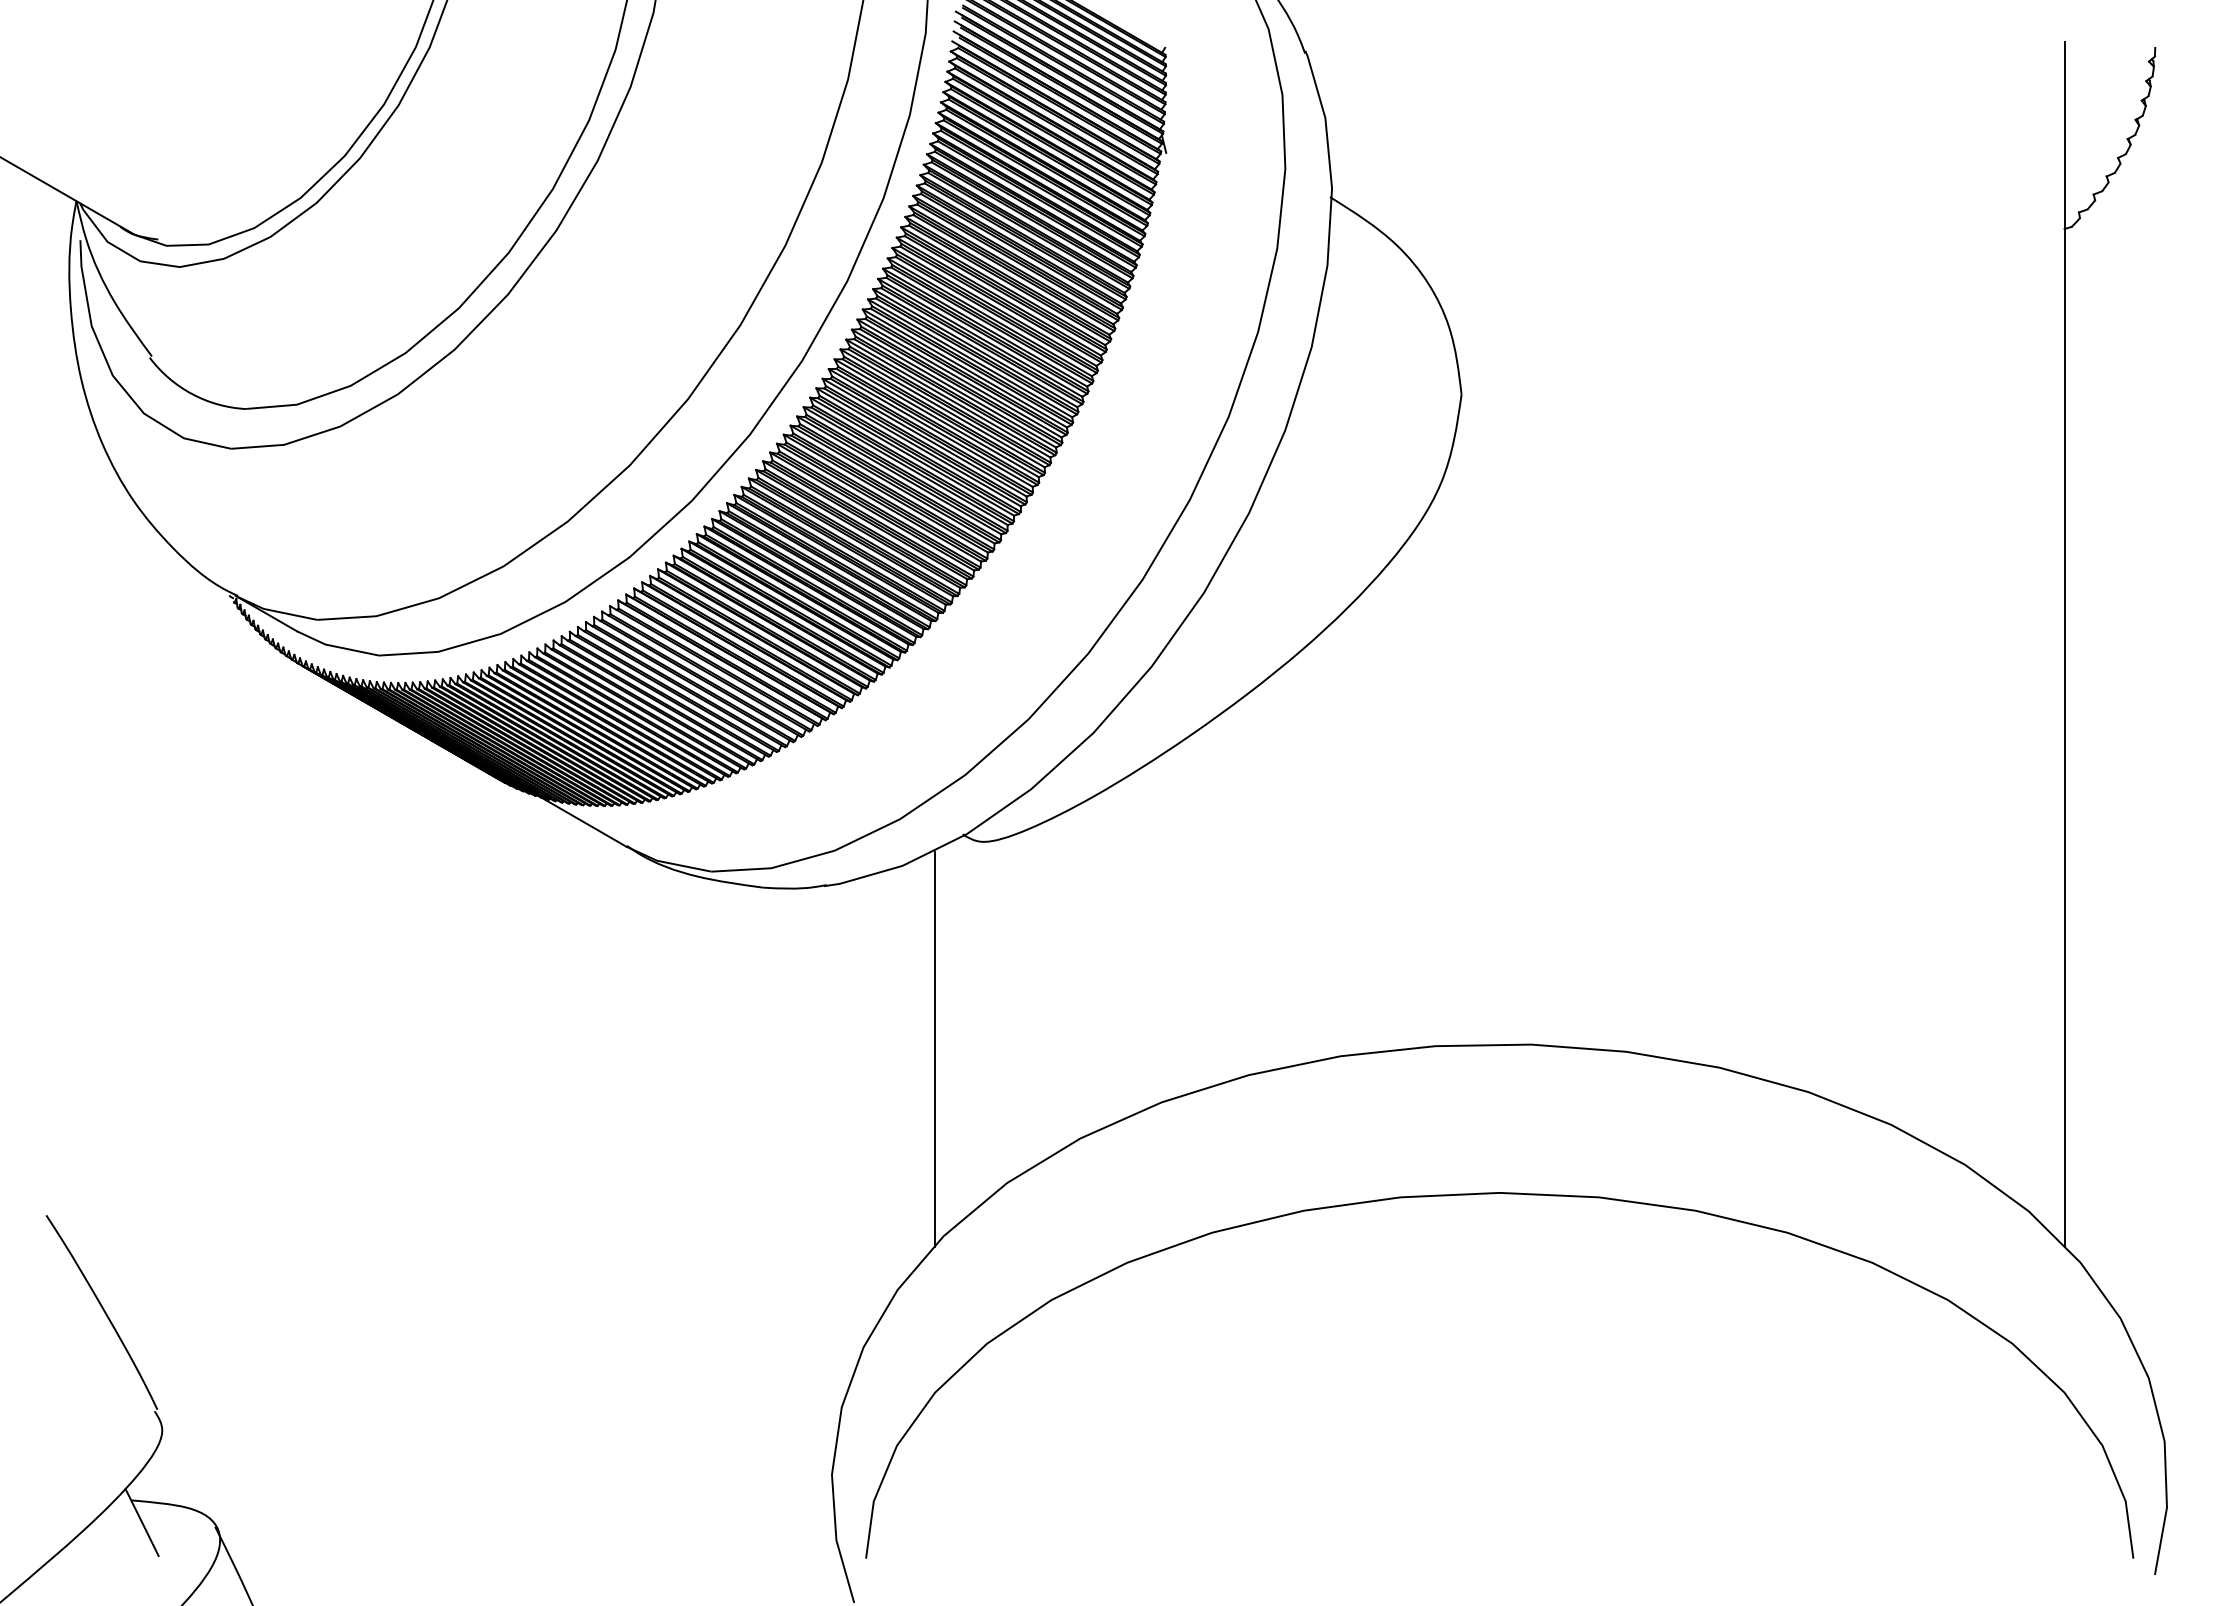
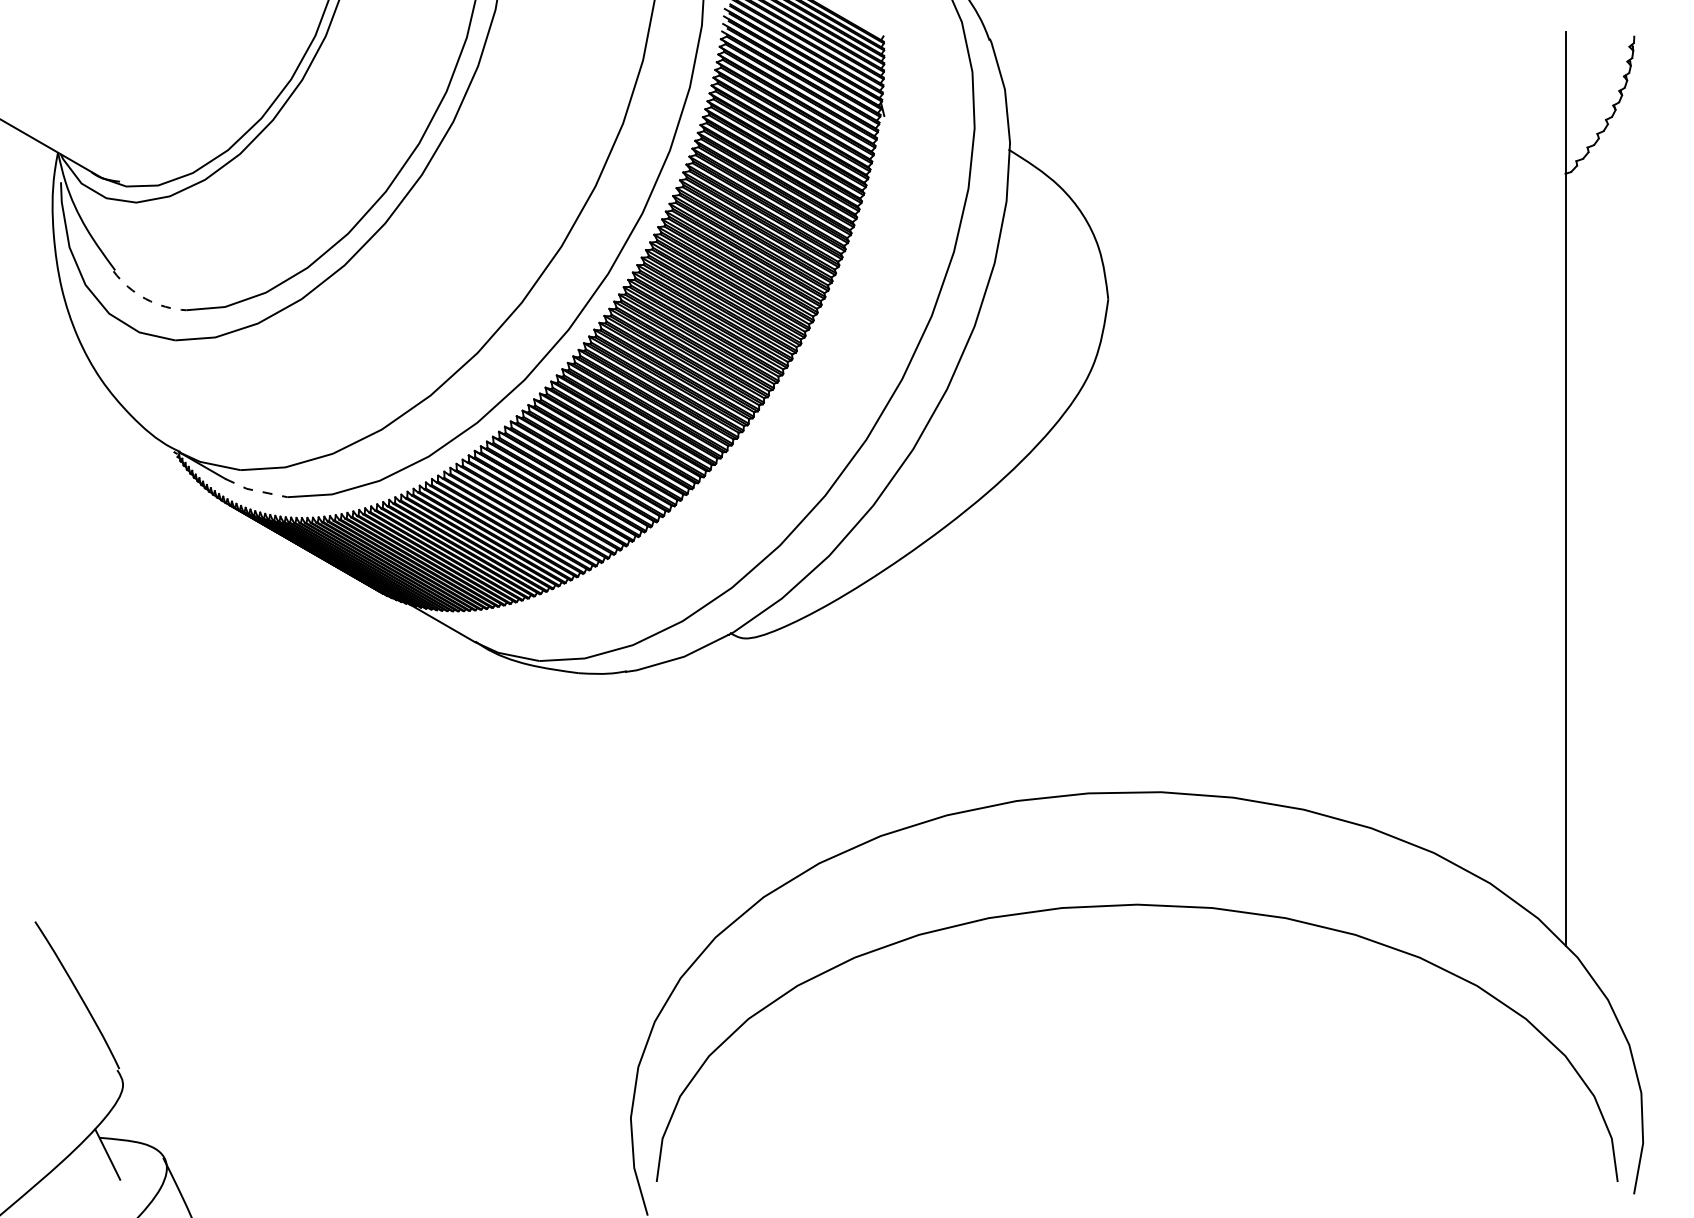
arc: (191, 393) -> (145, 298), solid -> dashed
line: (336, 646) -> (255, 490), solid -> dashed
line: (934, 1048) -> (708, 795), removed

